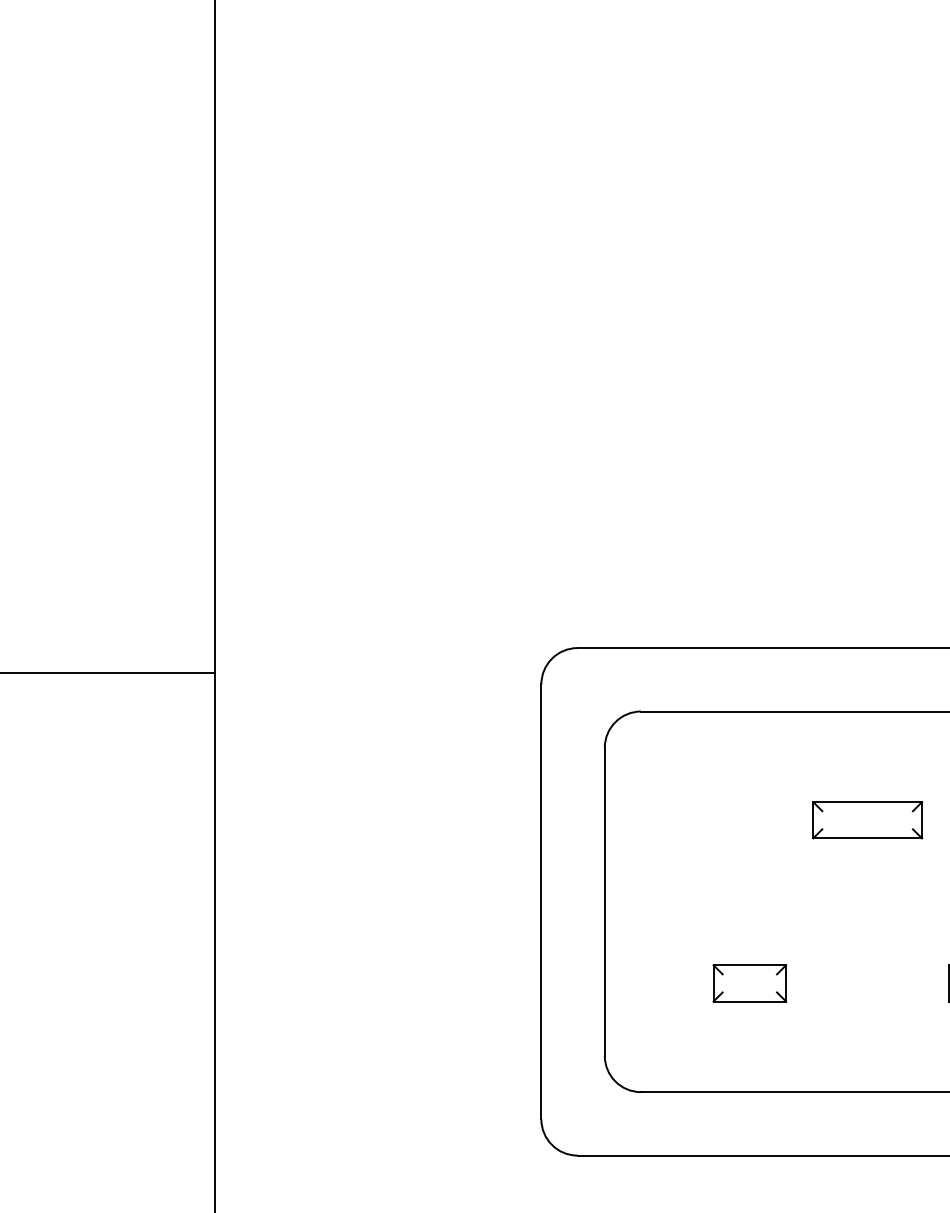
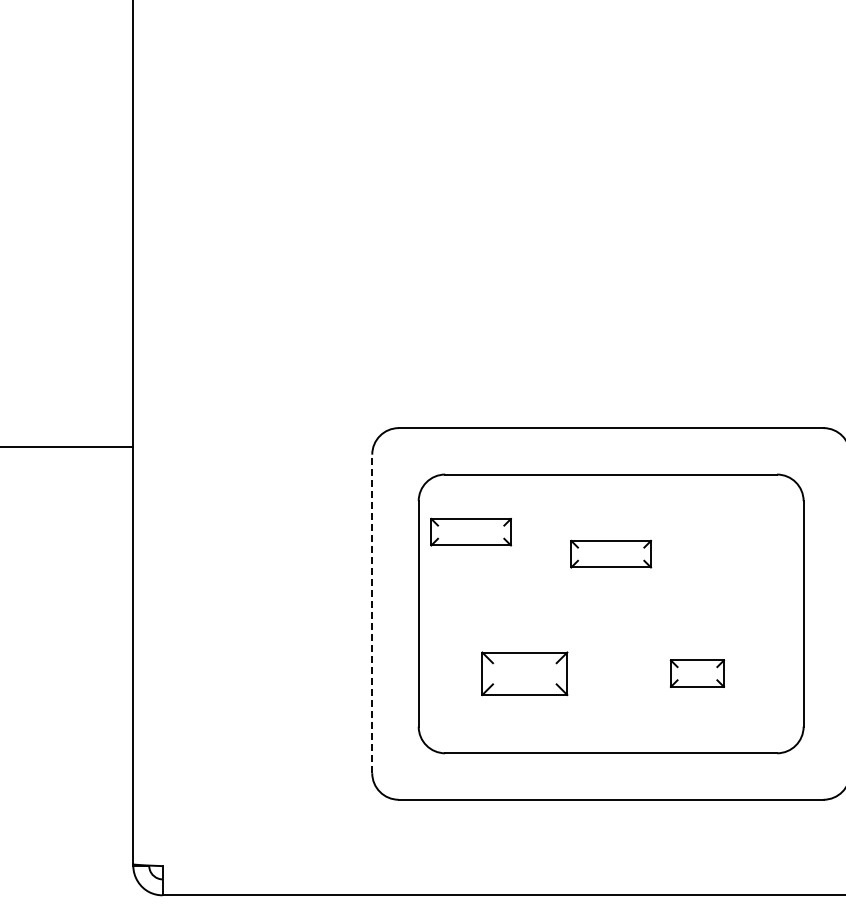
part: (676, 789) -> (471, 531), added
line: (541, 901) -> (372, 613), solid -> dashed
part: (749, 983) -> (524, 673), size x1.6

